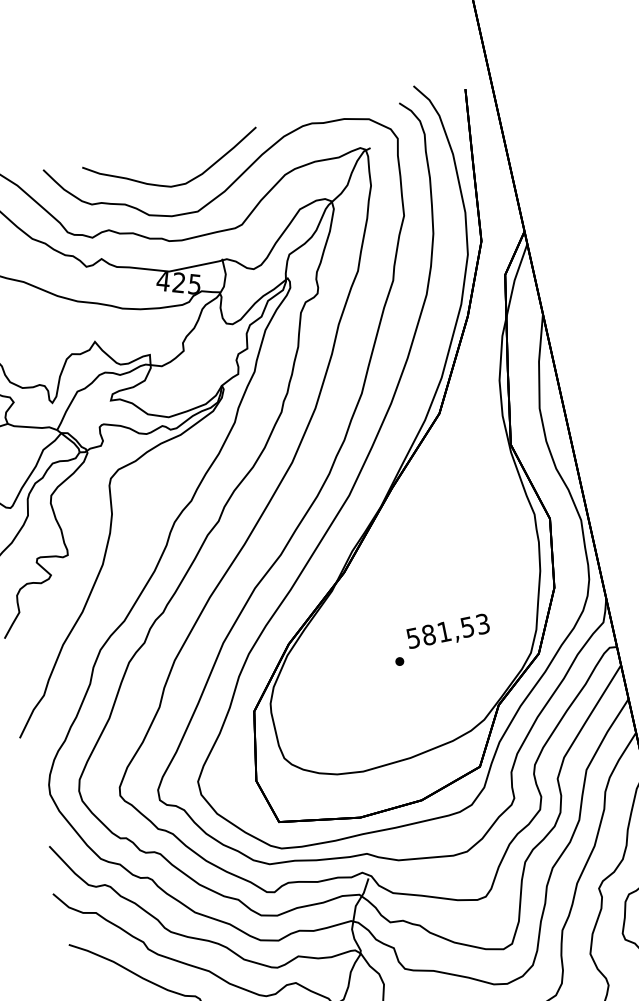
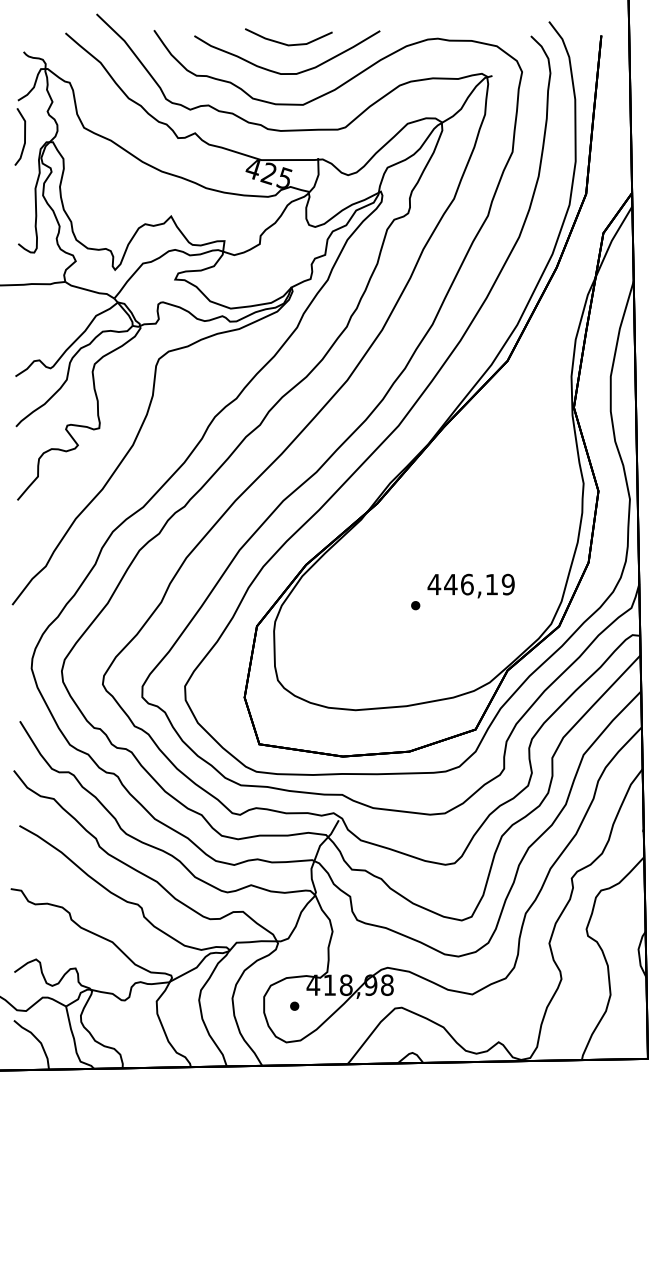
line: (170, 156) -> (286, 43), added
text: (447, 631) -> (470, 584), 581,53 -> 446,19

